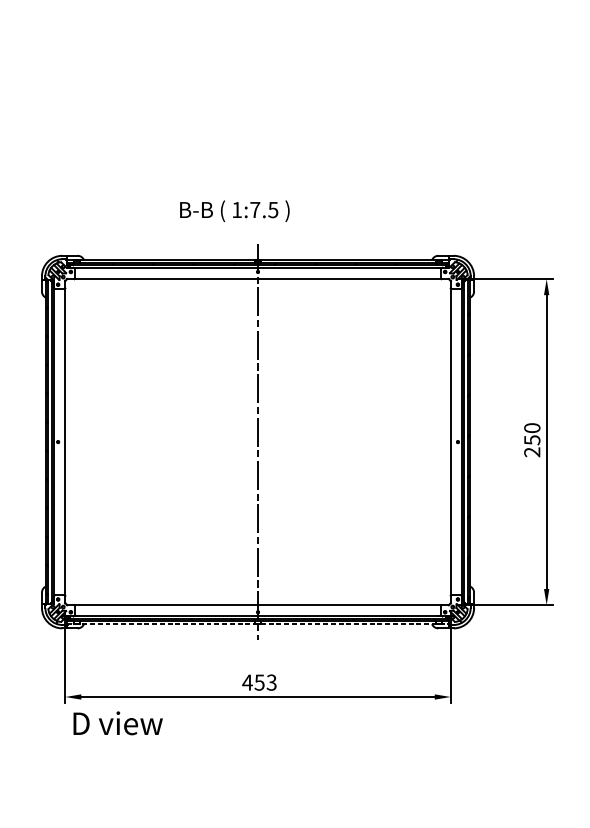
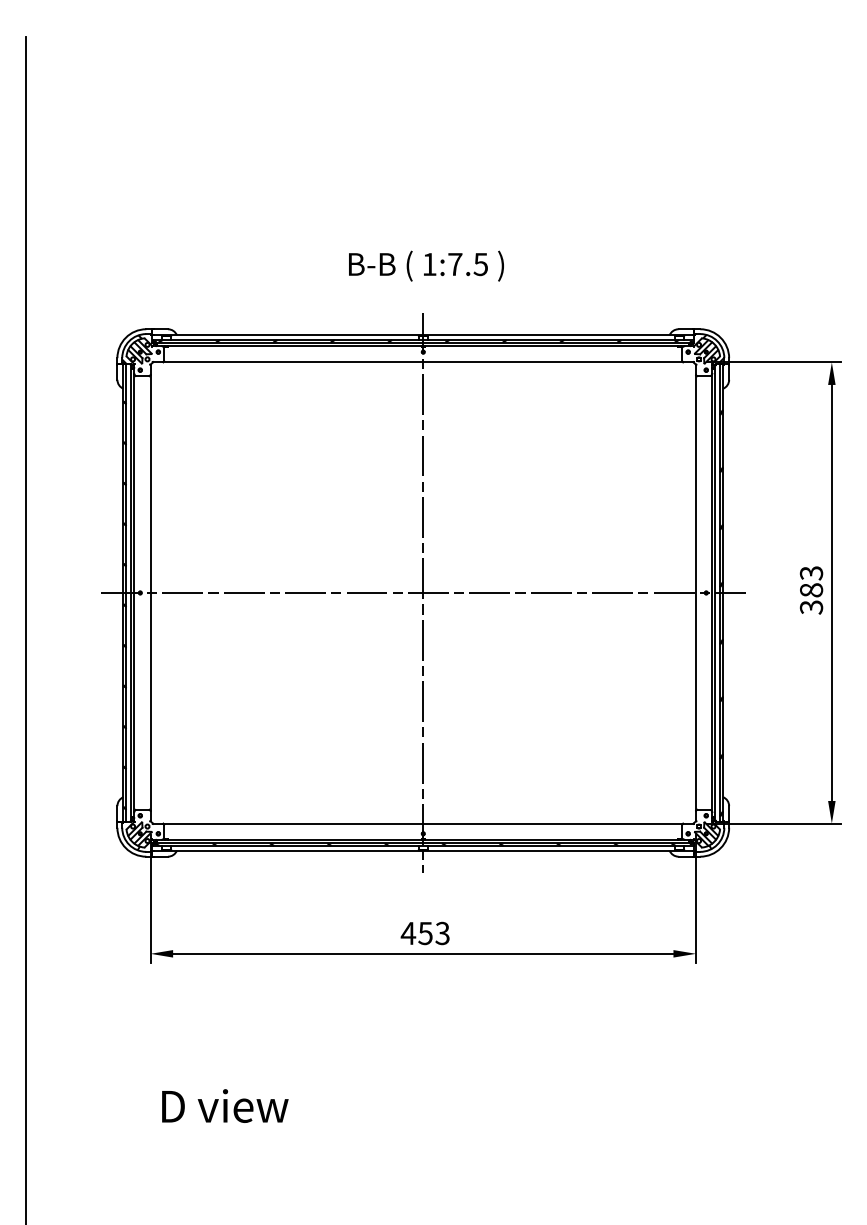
text: (234, 210) -> (426, 265), moved
text: (532, 440) -> (811, 590), 250 -> 383
line: (257, 441) -> (422, 592), added
line: (258, 624) -> (423, 850), dashed -> solid
text: (118, 722) -> (225, 1105), moved

